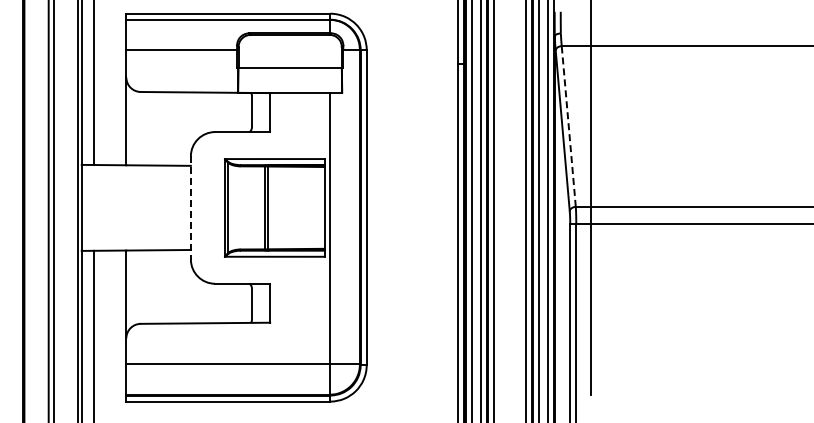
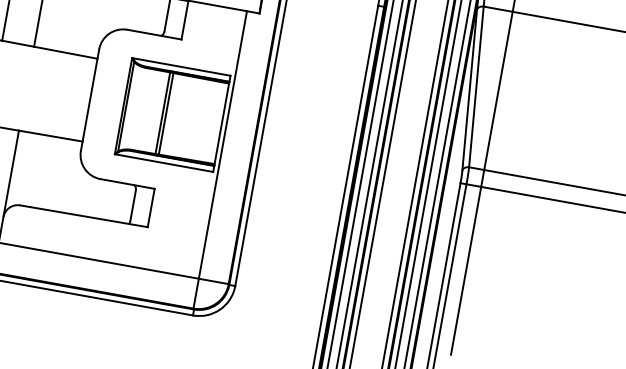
line: (568, 126) -> (476, 86), dashed -> solid
line: (190, 207) -> (89, 99), dashed -> solid

